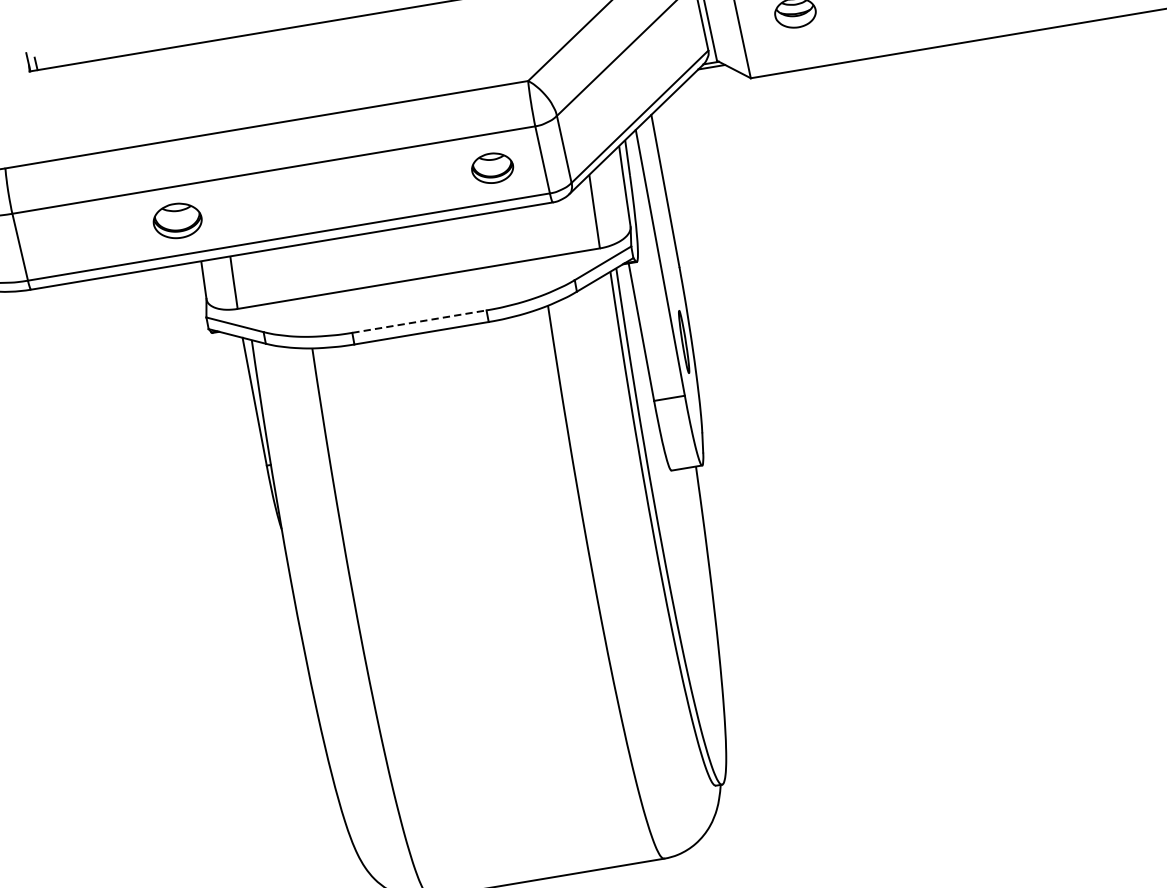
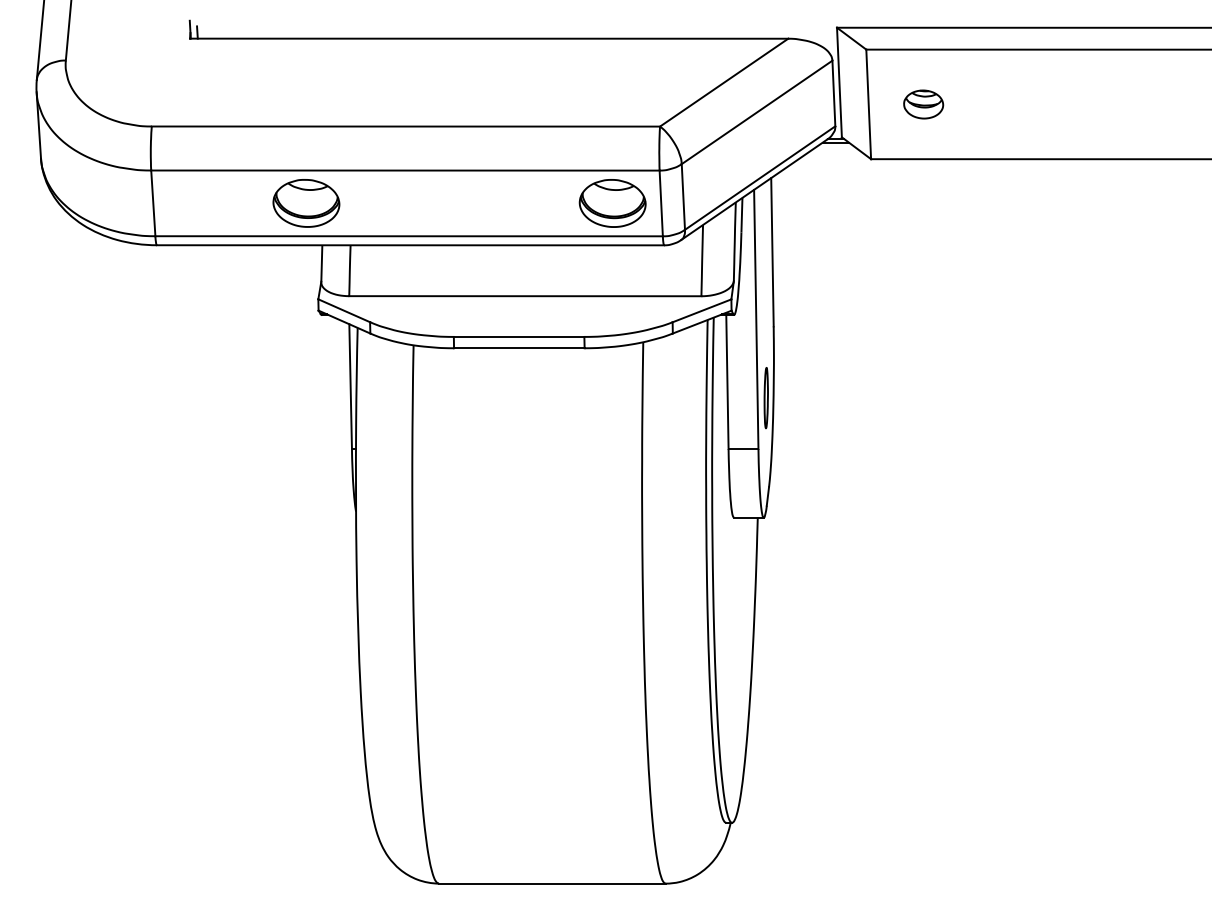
part: (492, 168) -> (612, 203), size x1.67
part: (177, 220) -> (306, 203), size x1.43
line: (419, 321) -> (519, 336), dashed -> solid

